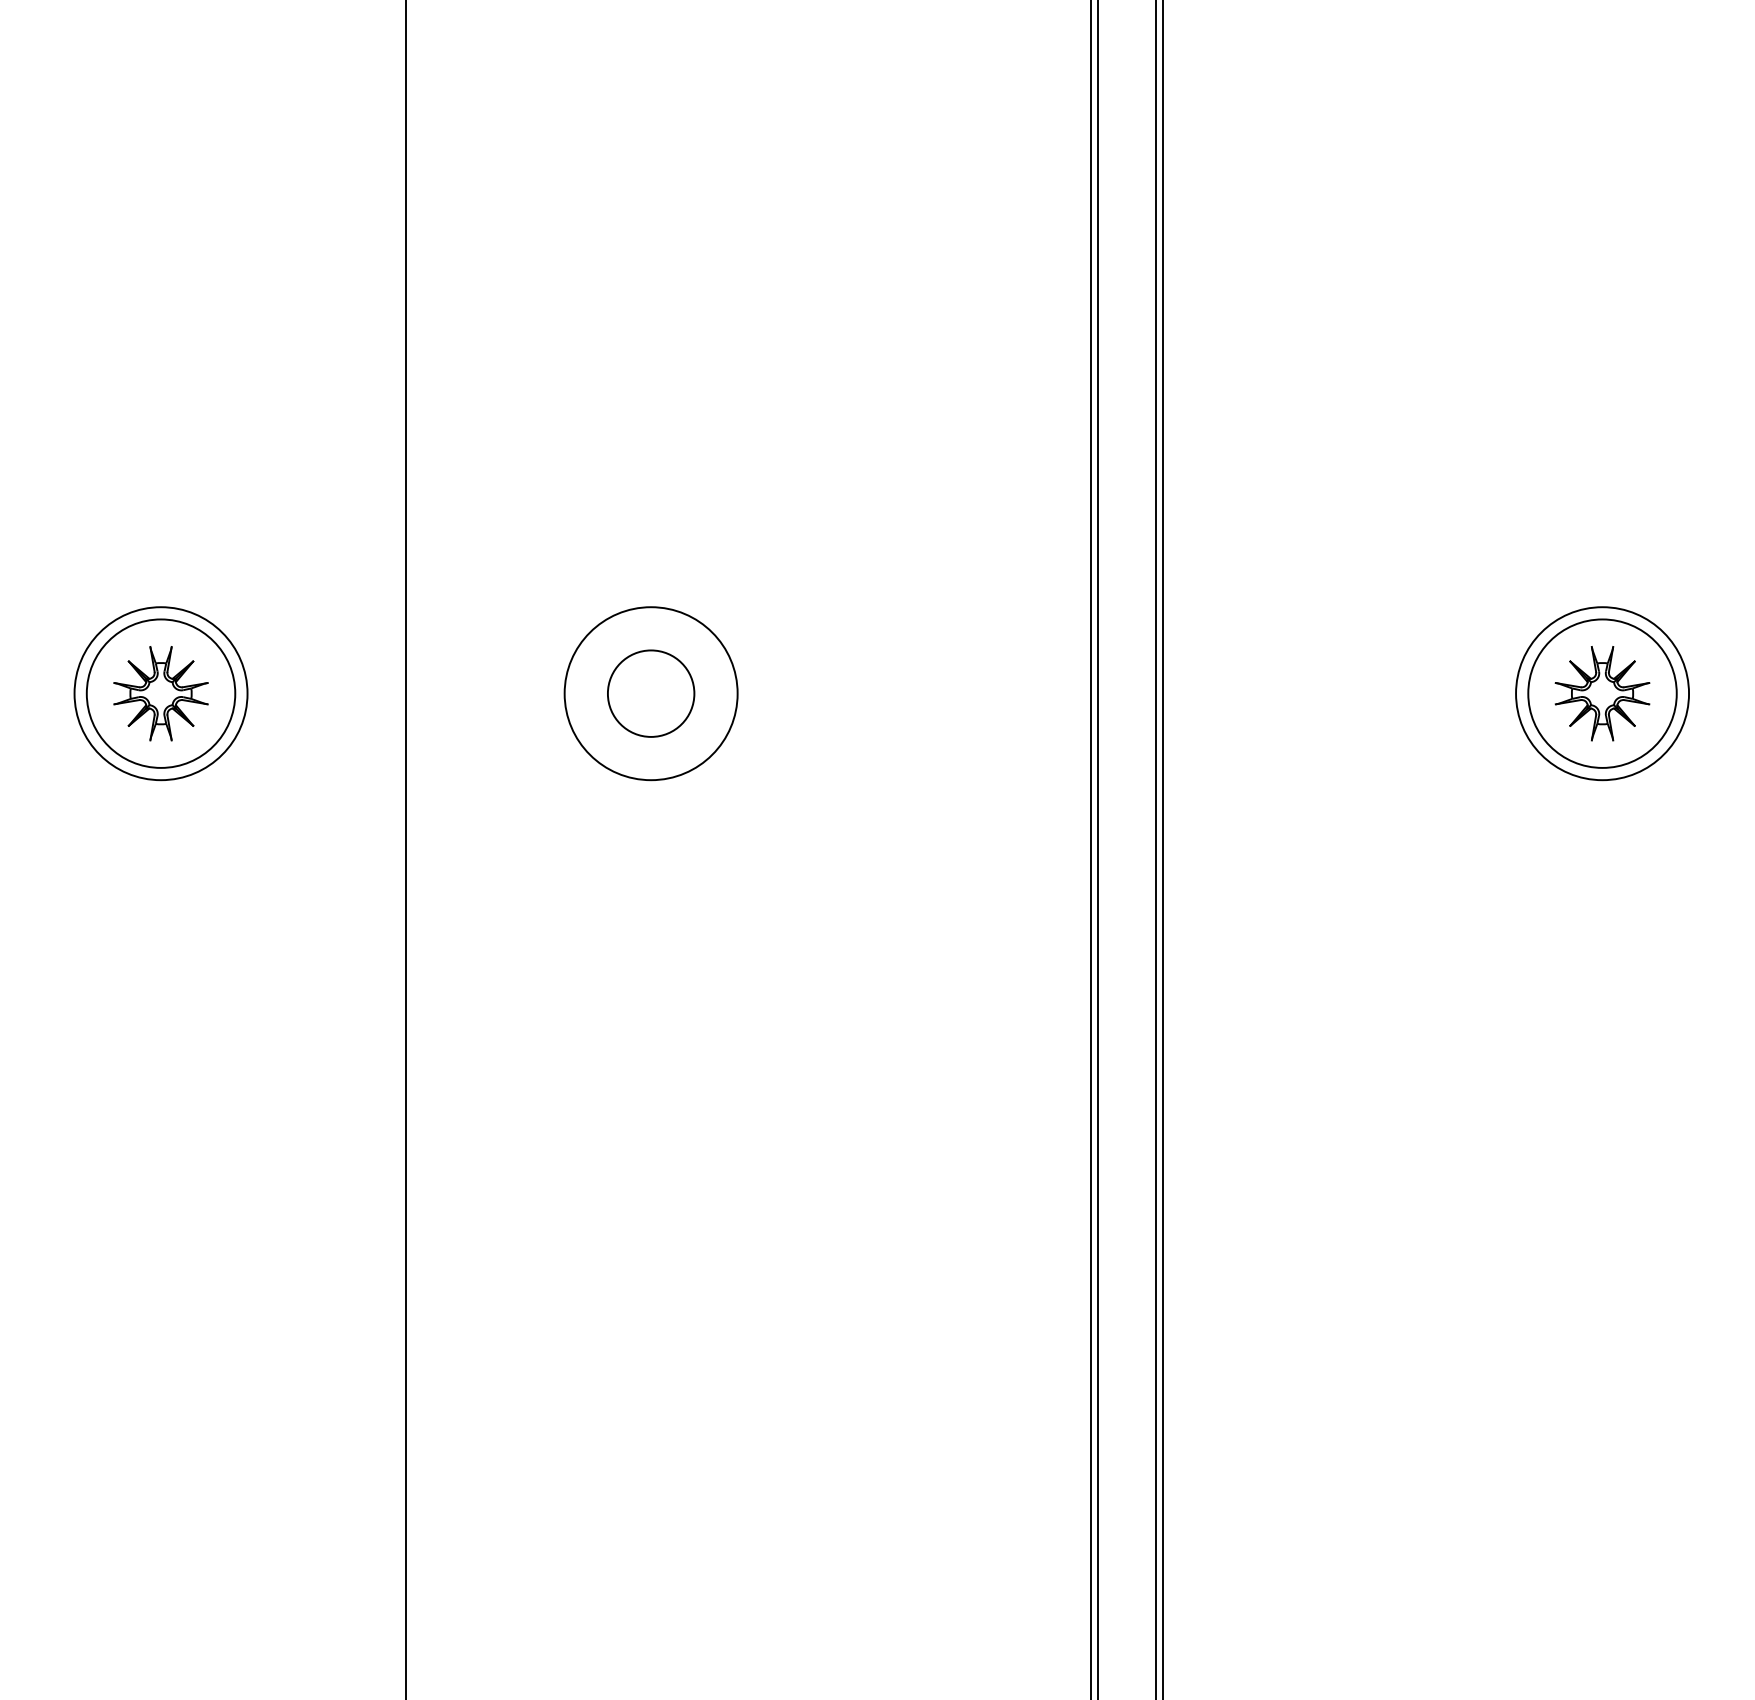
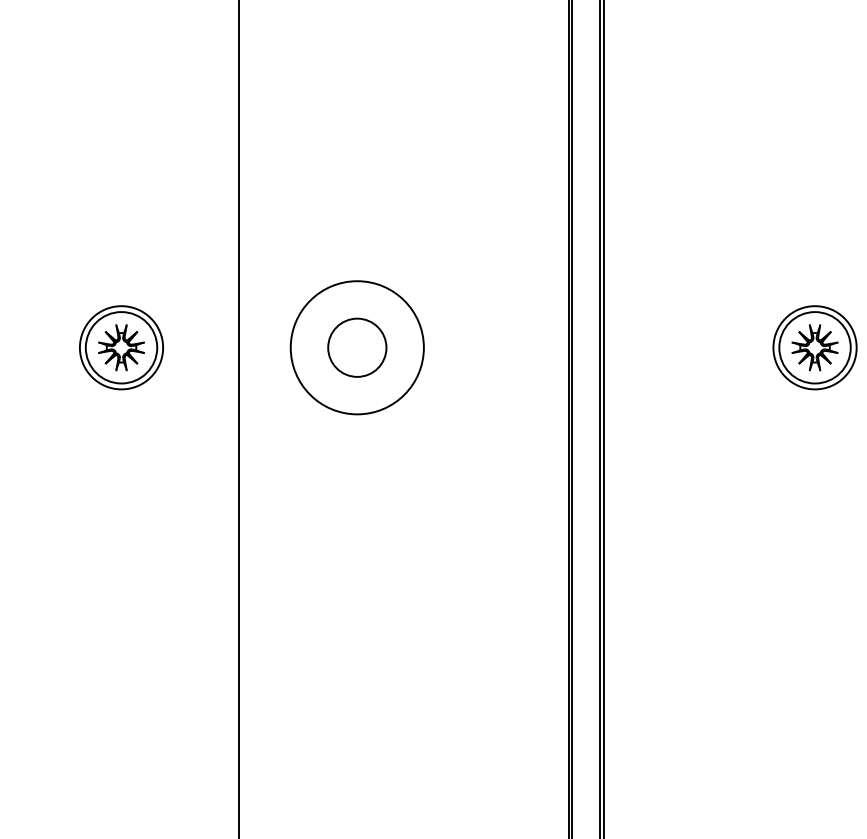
circle: (649, 693) -> (356, 347), size x1.6
circle: (651, 693) -> (357, 347), size x1.4

